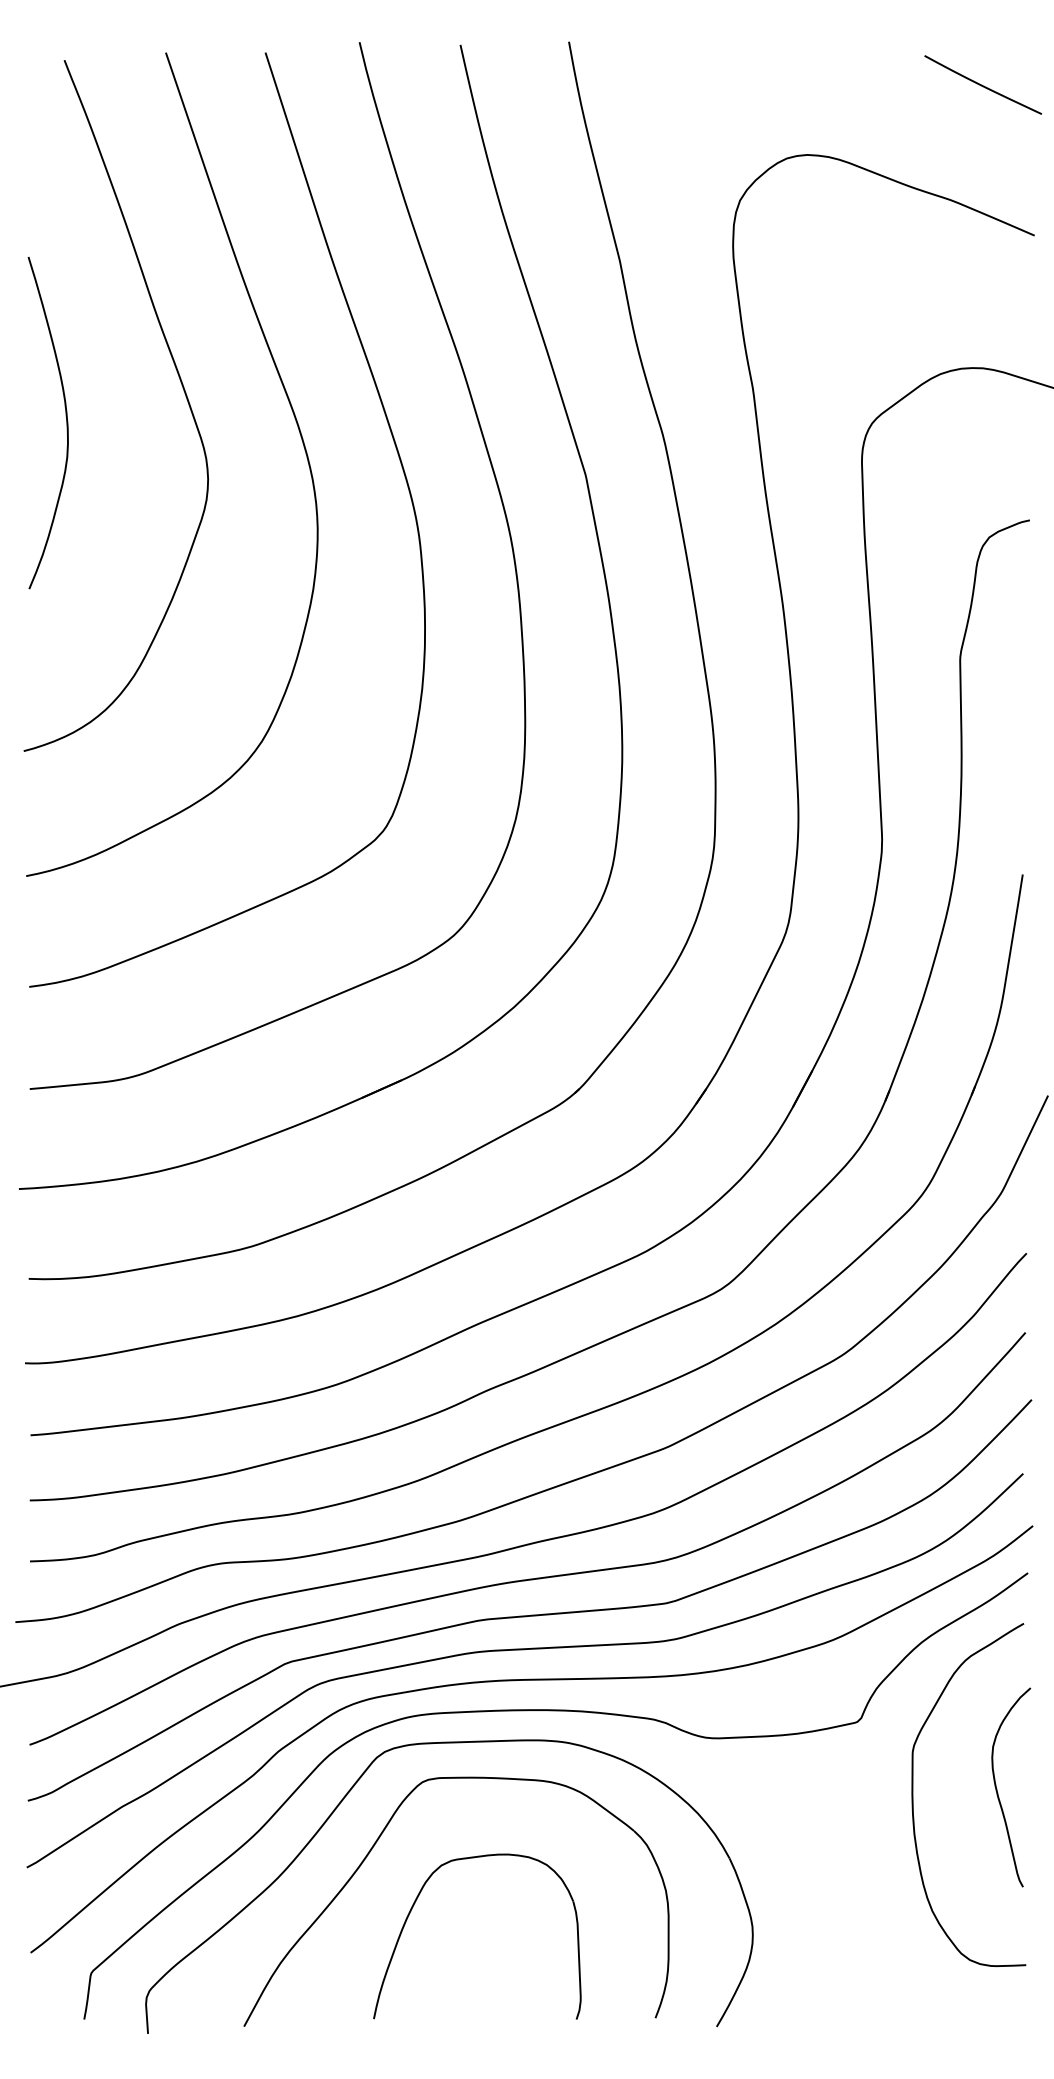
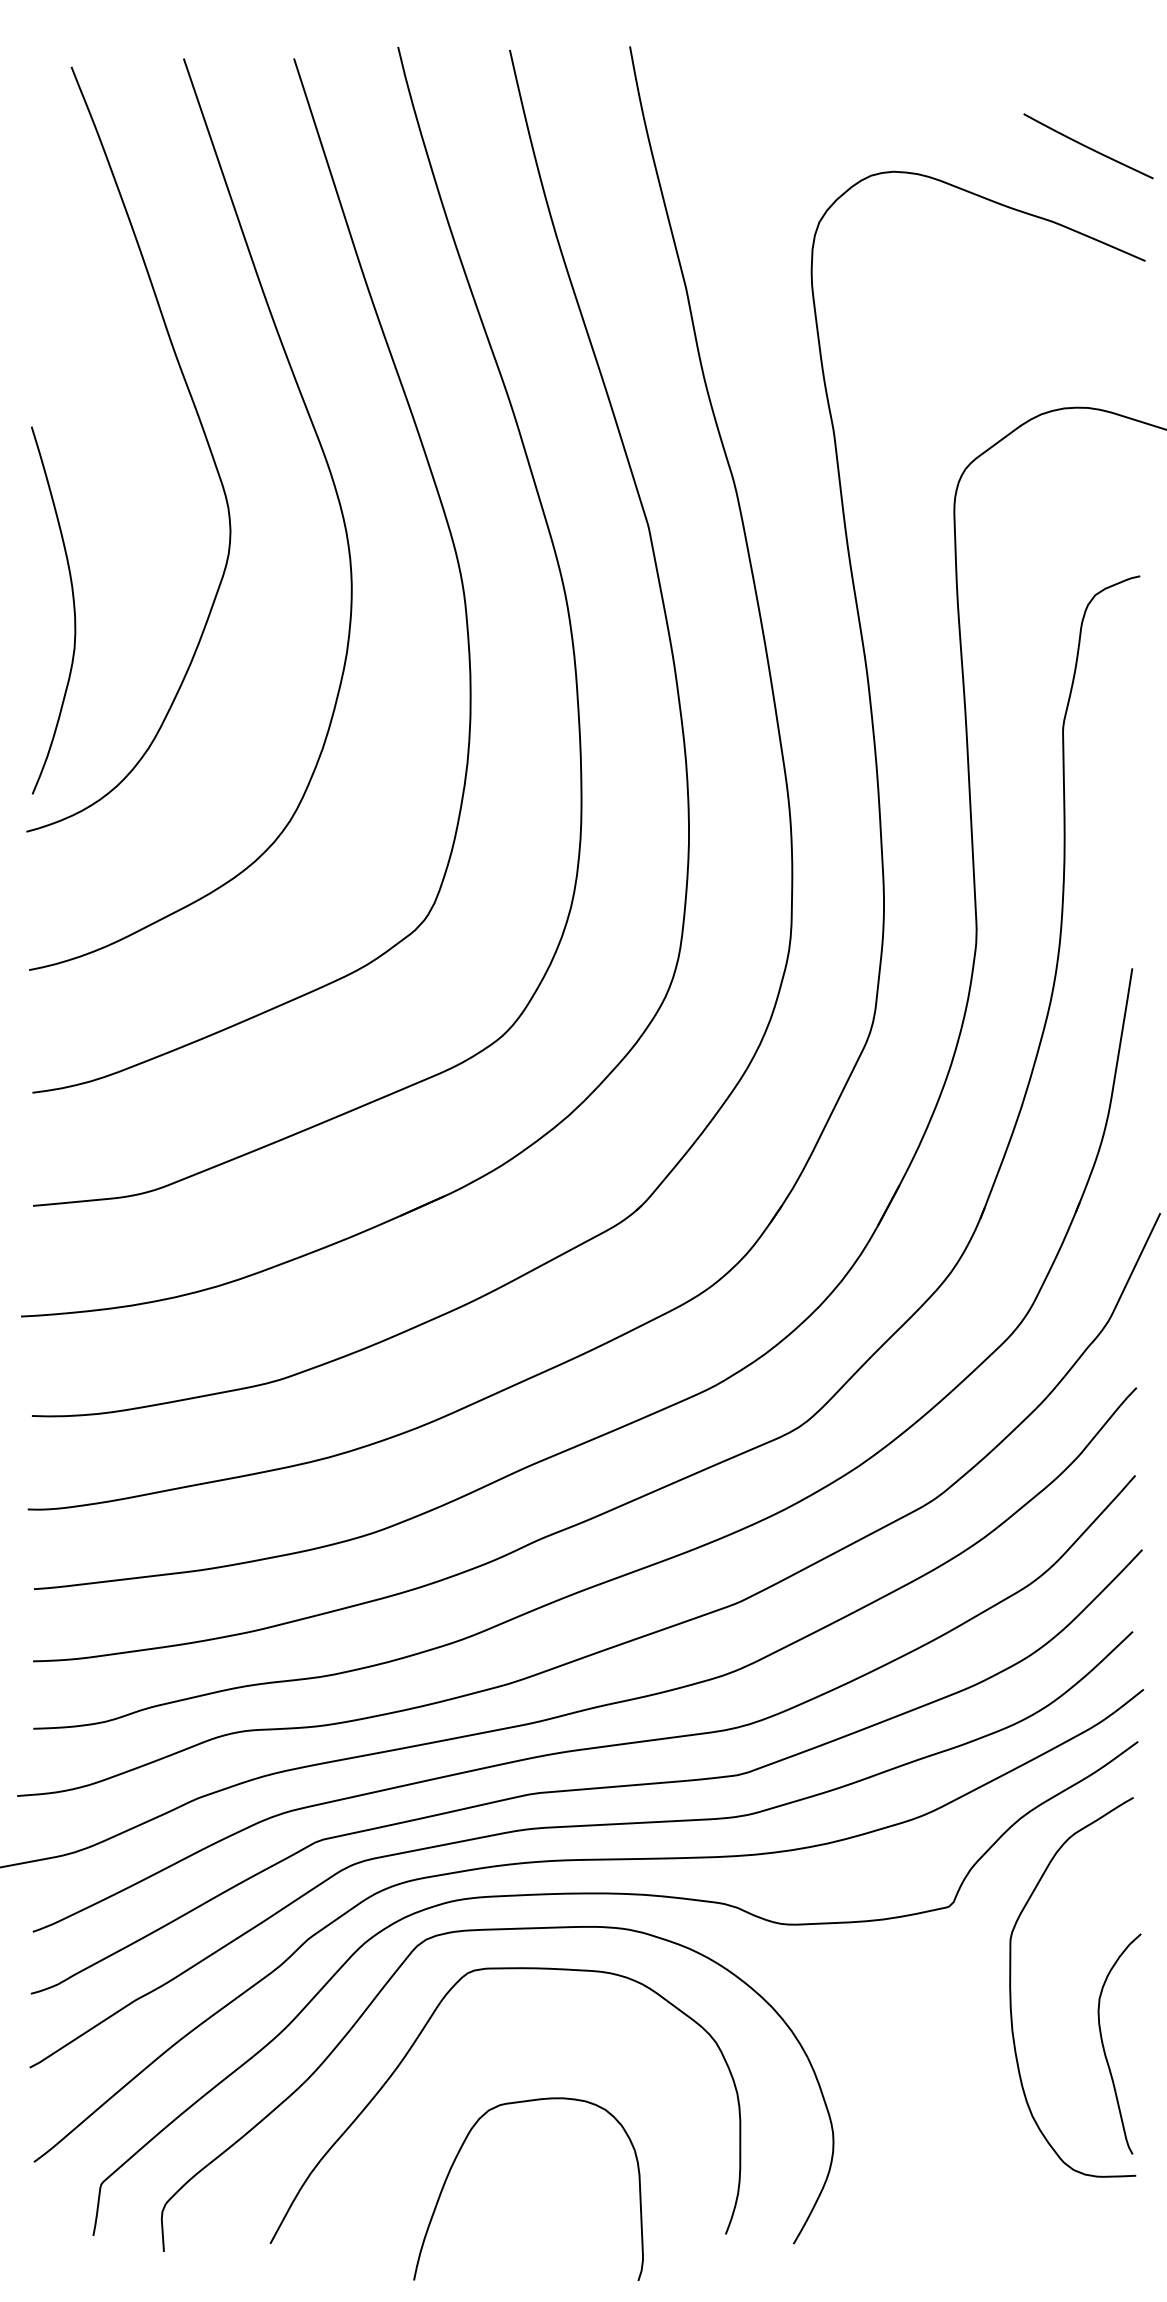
curve: (983, 85) -> (1088, 146), moved
curve: (66, 422) -> (73, 610), moved
curve: (997, 1789) -> (1104, 2046), moved
part: (414, 1904) -> (459, 2153), moved

